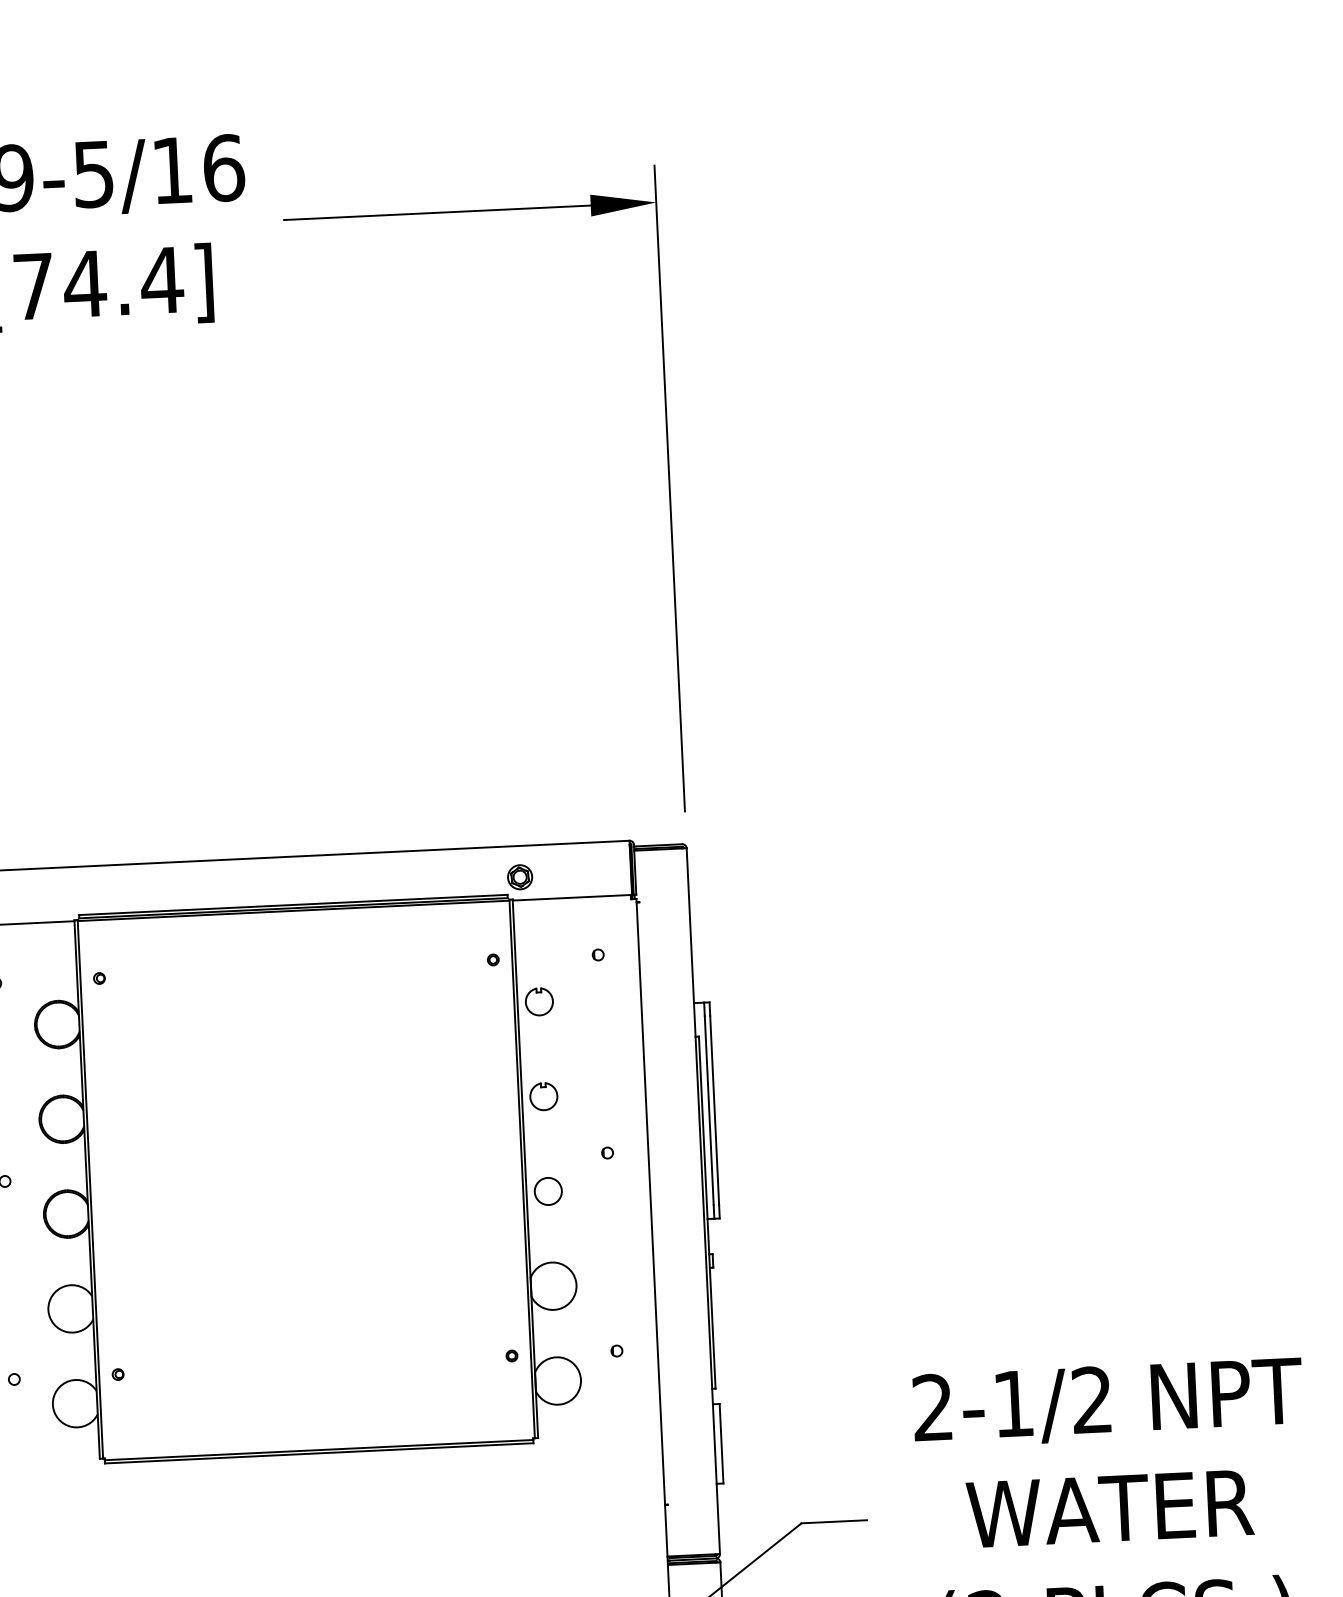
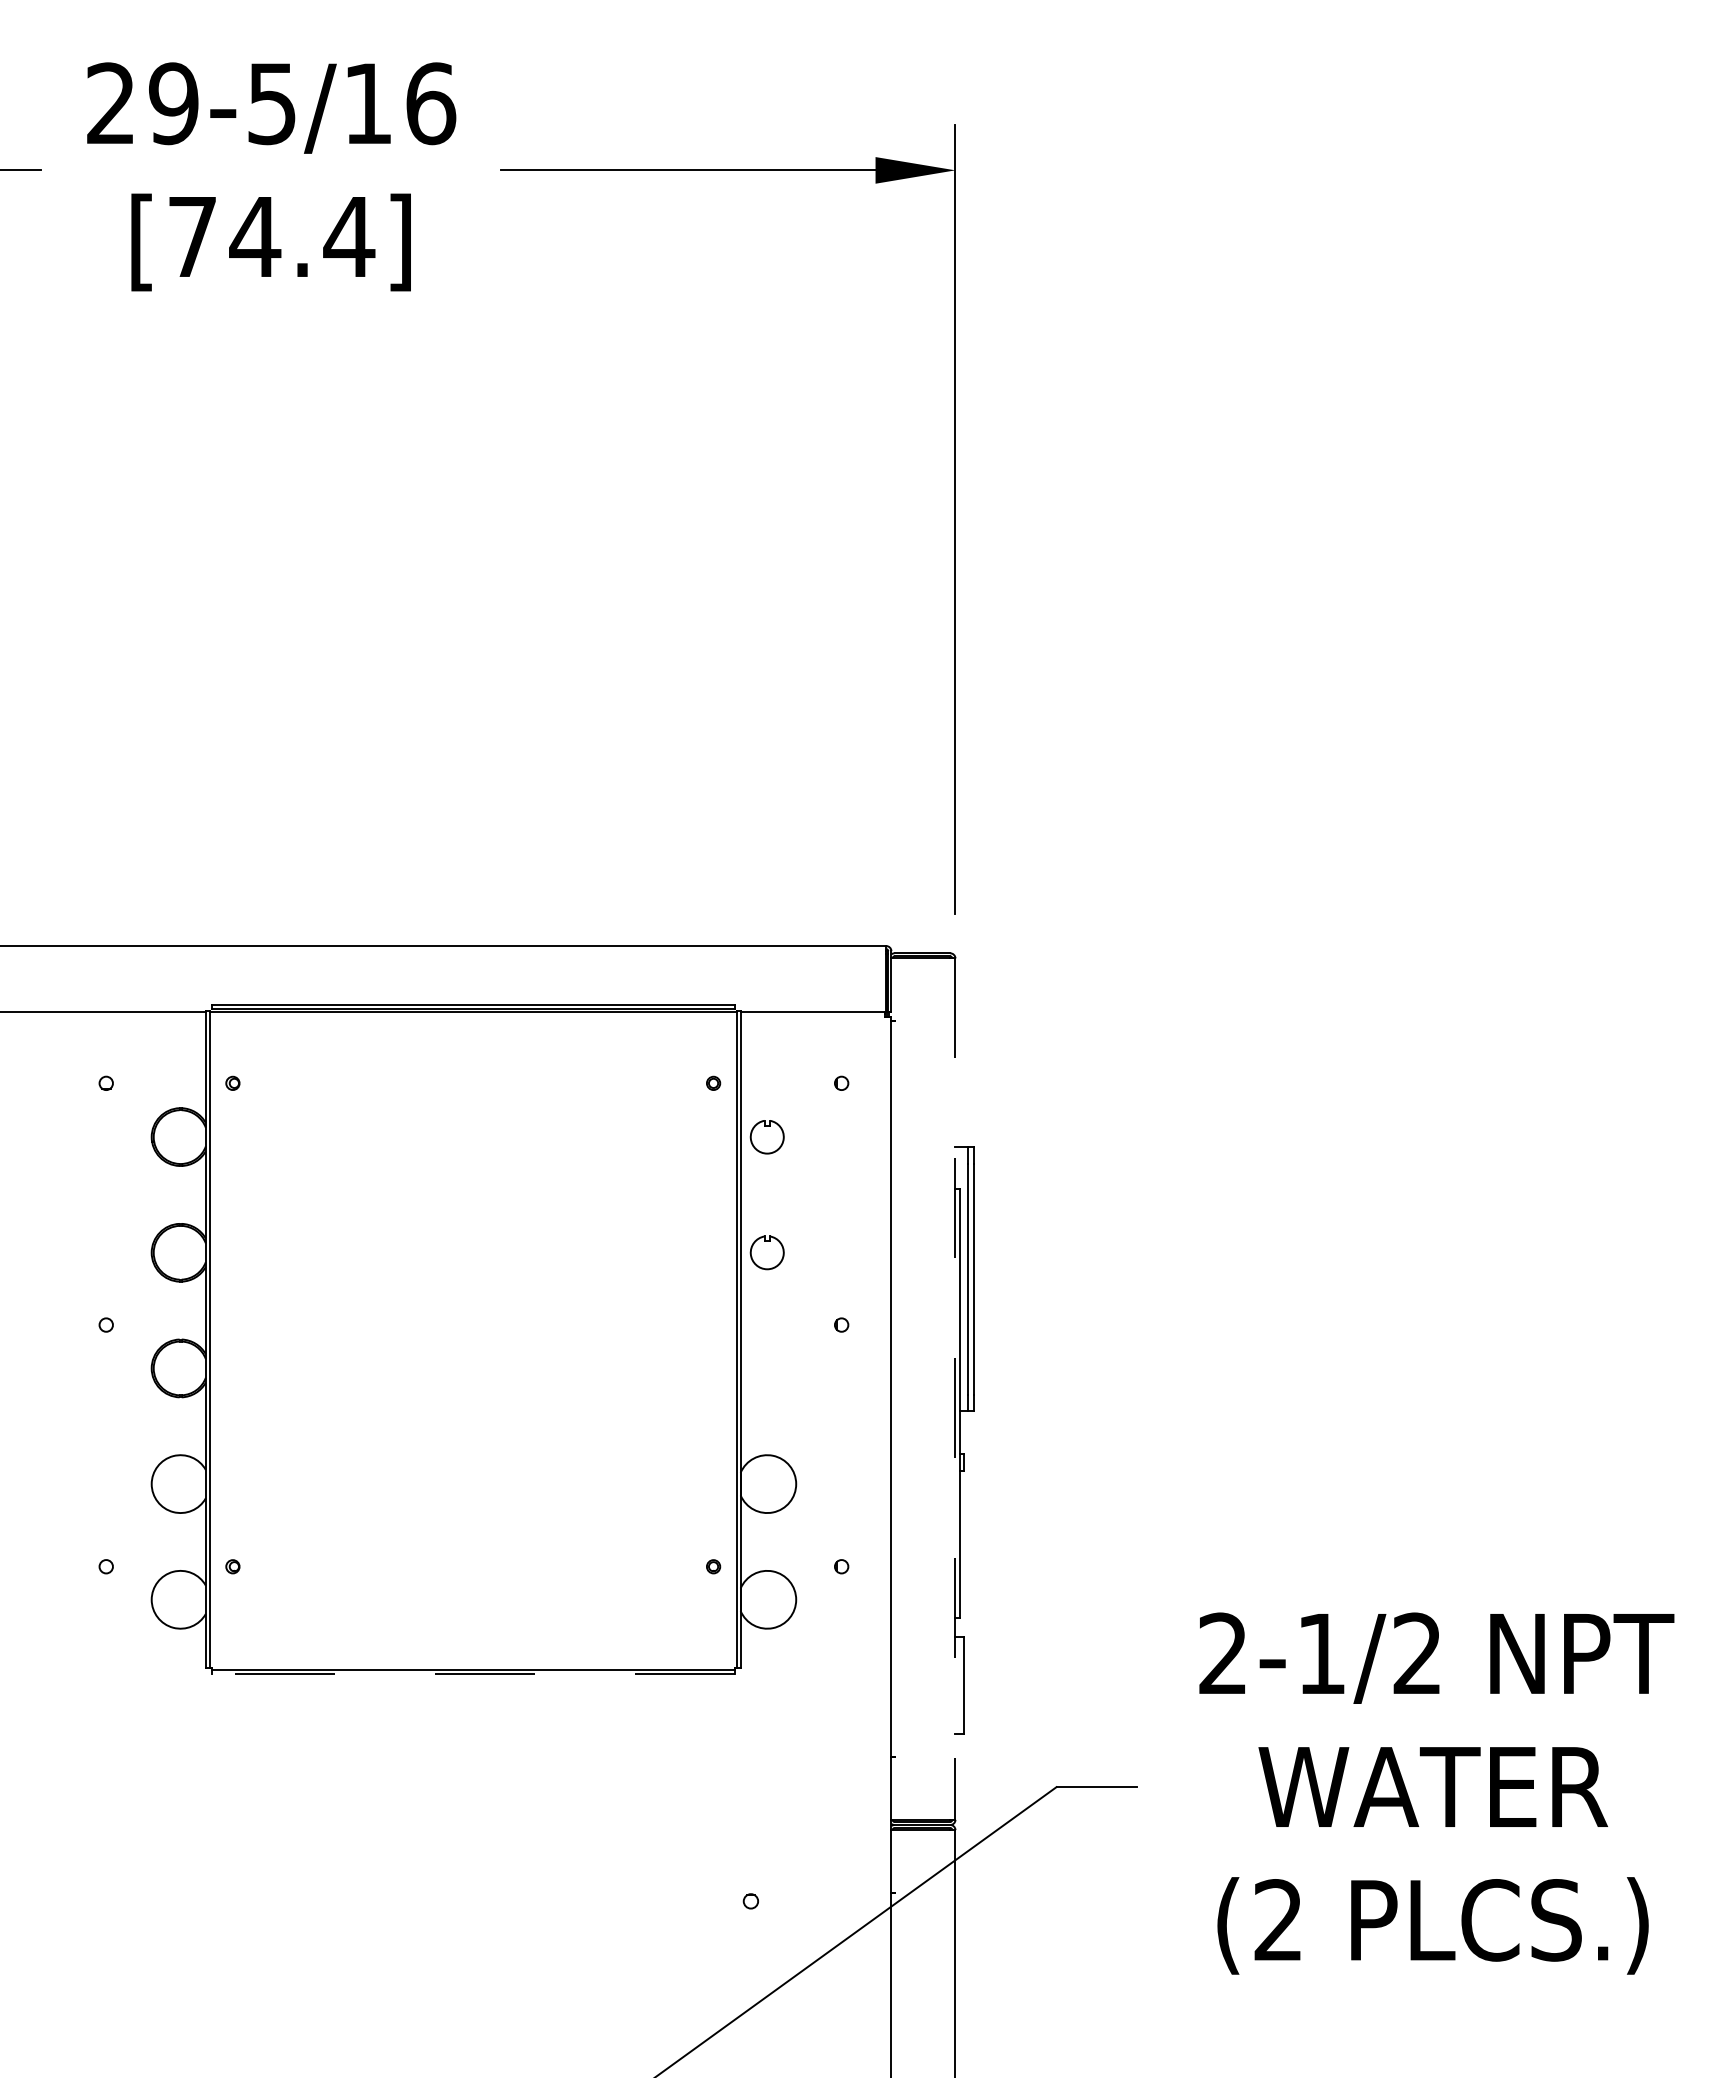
part: (519, 876) -> (750, 983), removed
circle: (547, 1191) -> (766, 1368), removed
line: (703, 1201) -> (955, 1389), solid -> dashed
line: (318, 1453) -> (472, 1674), solid -> dashed

